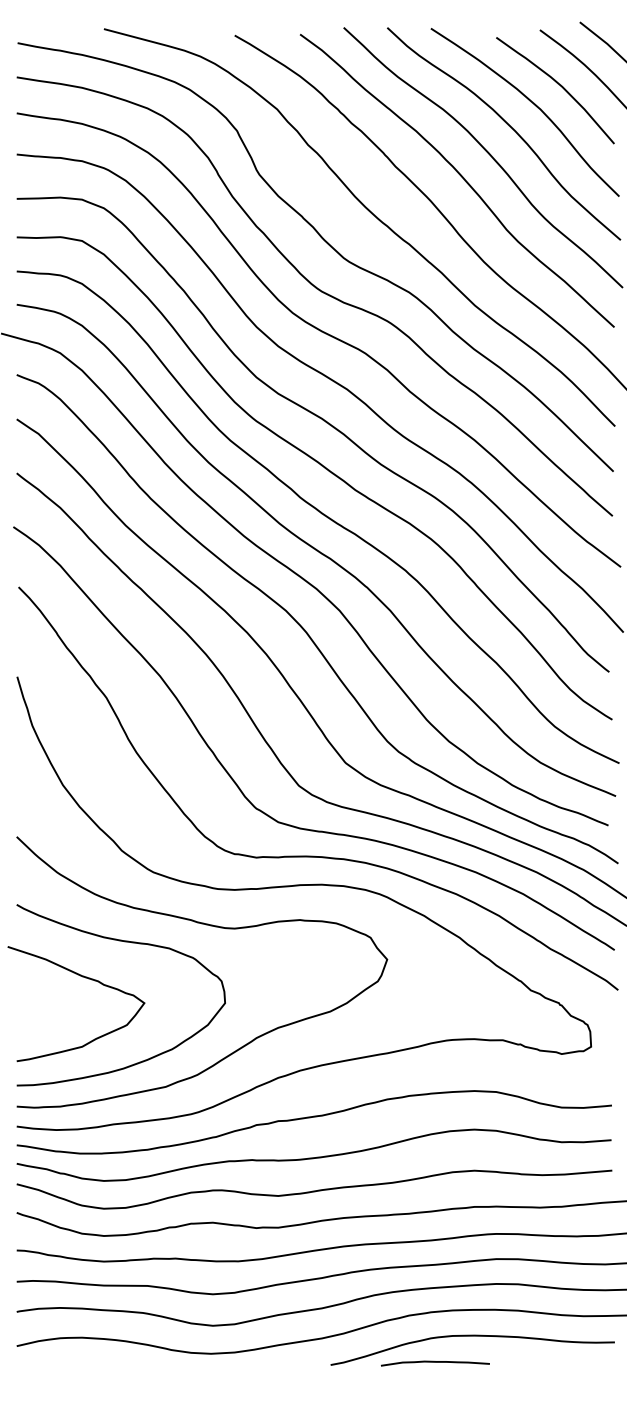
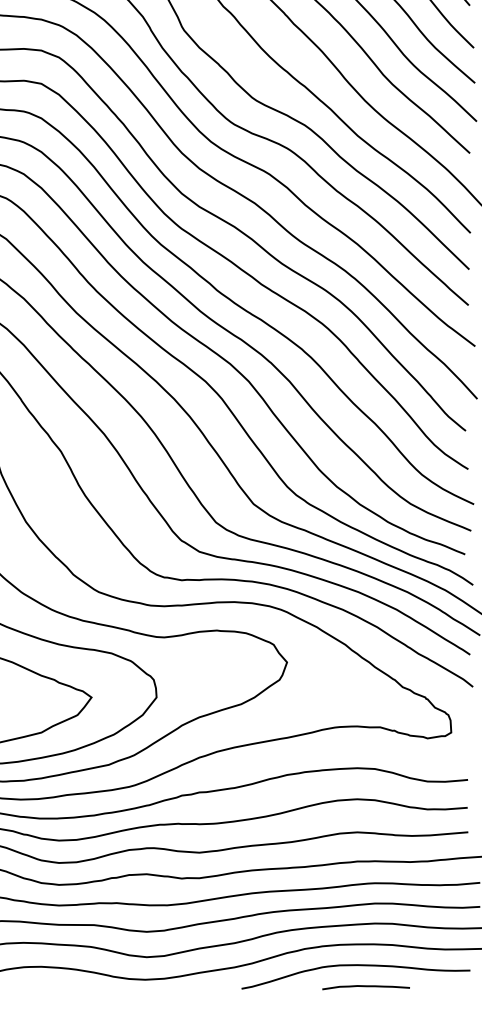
curve: (435, 1362) -> (366, 986), moved

